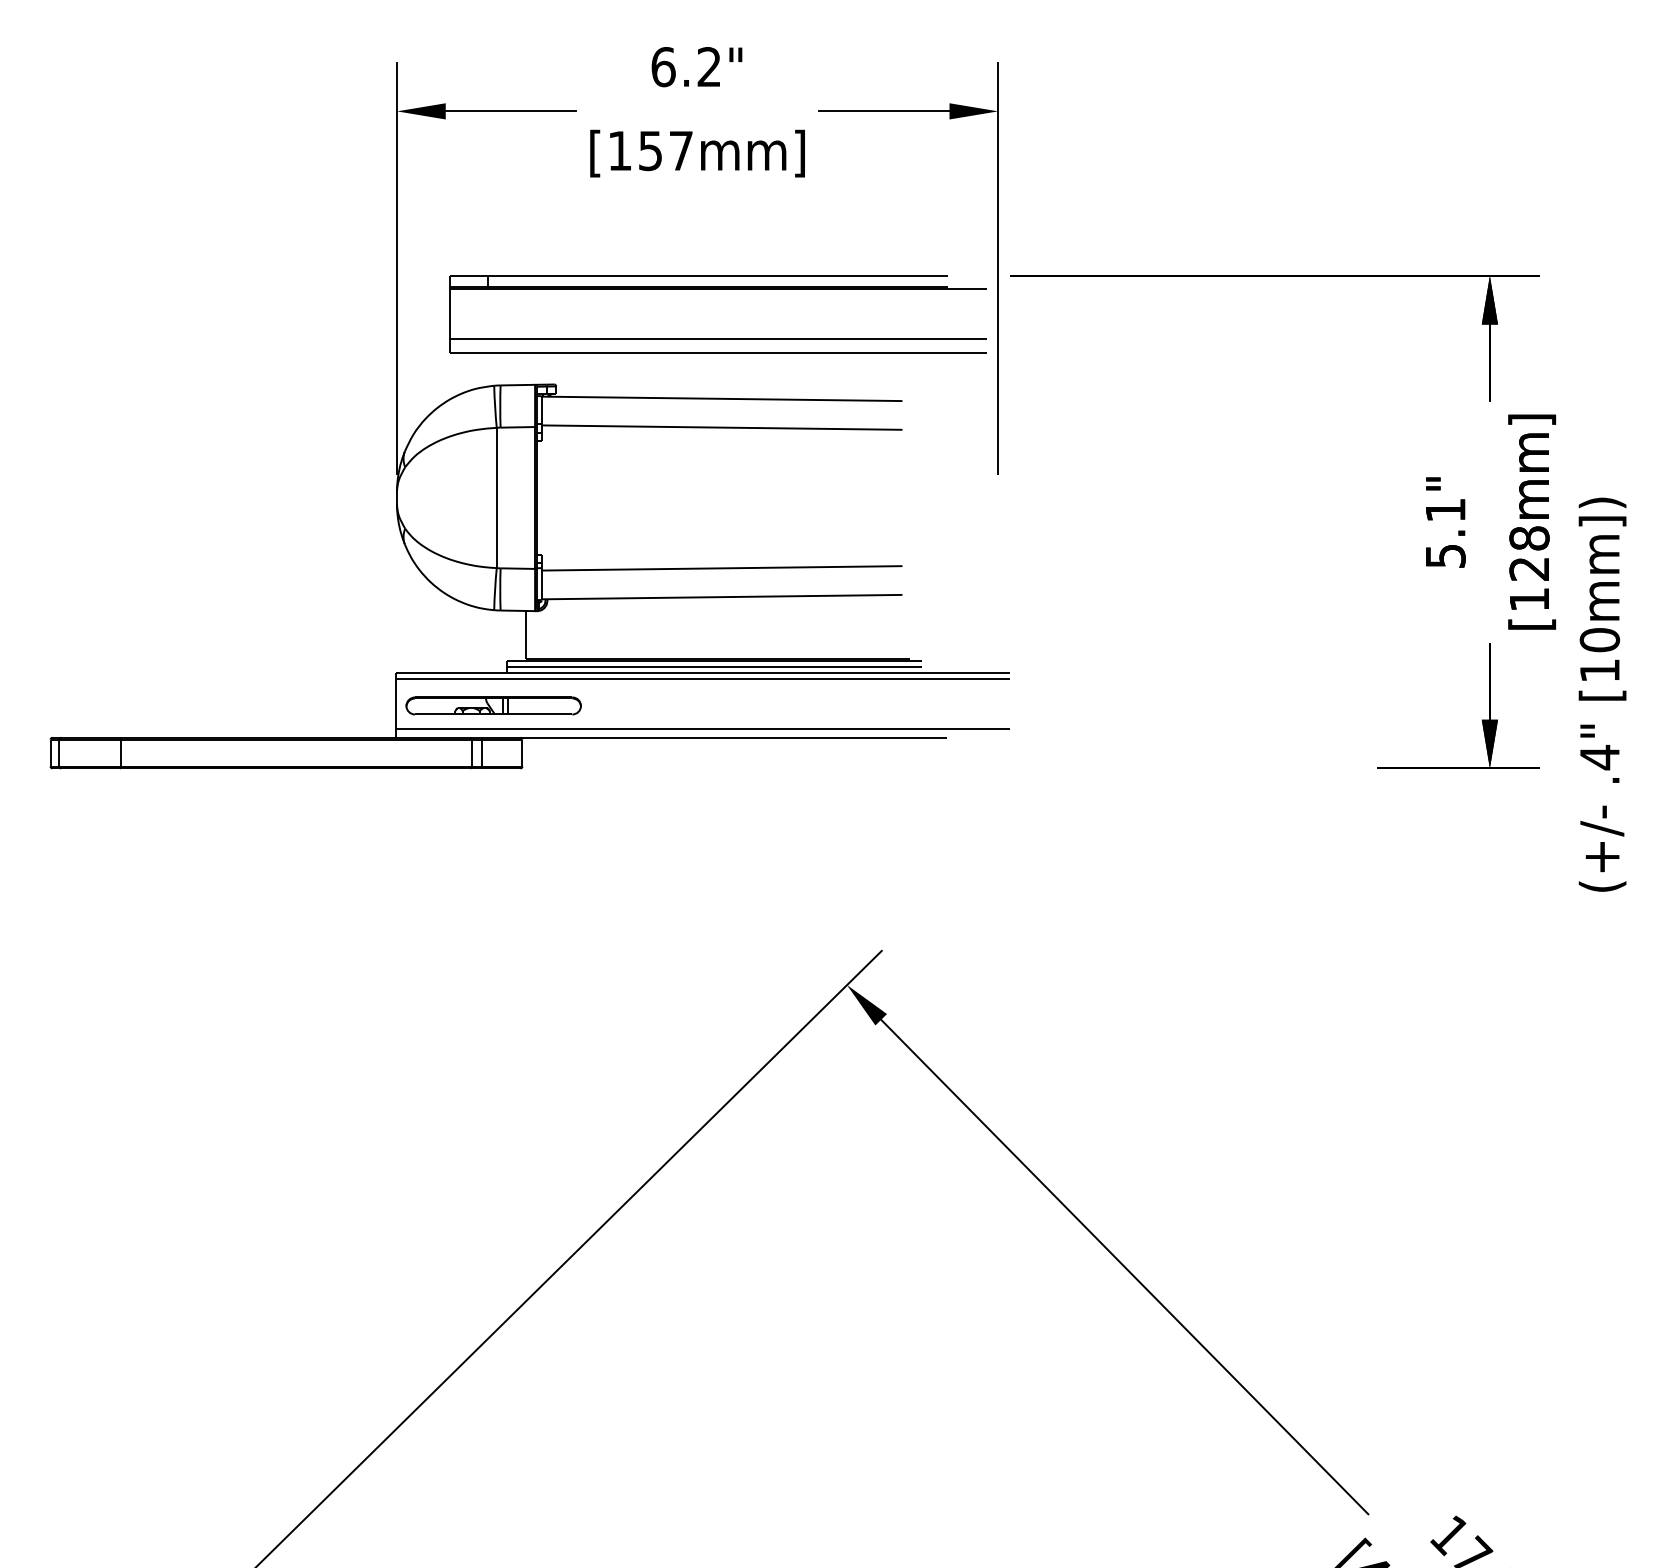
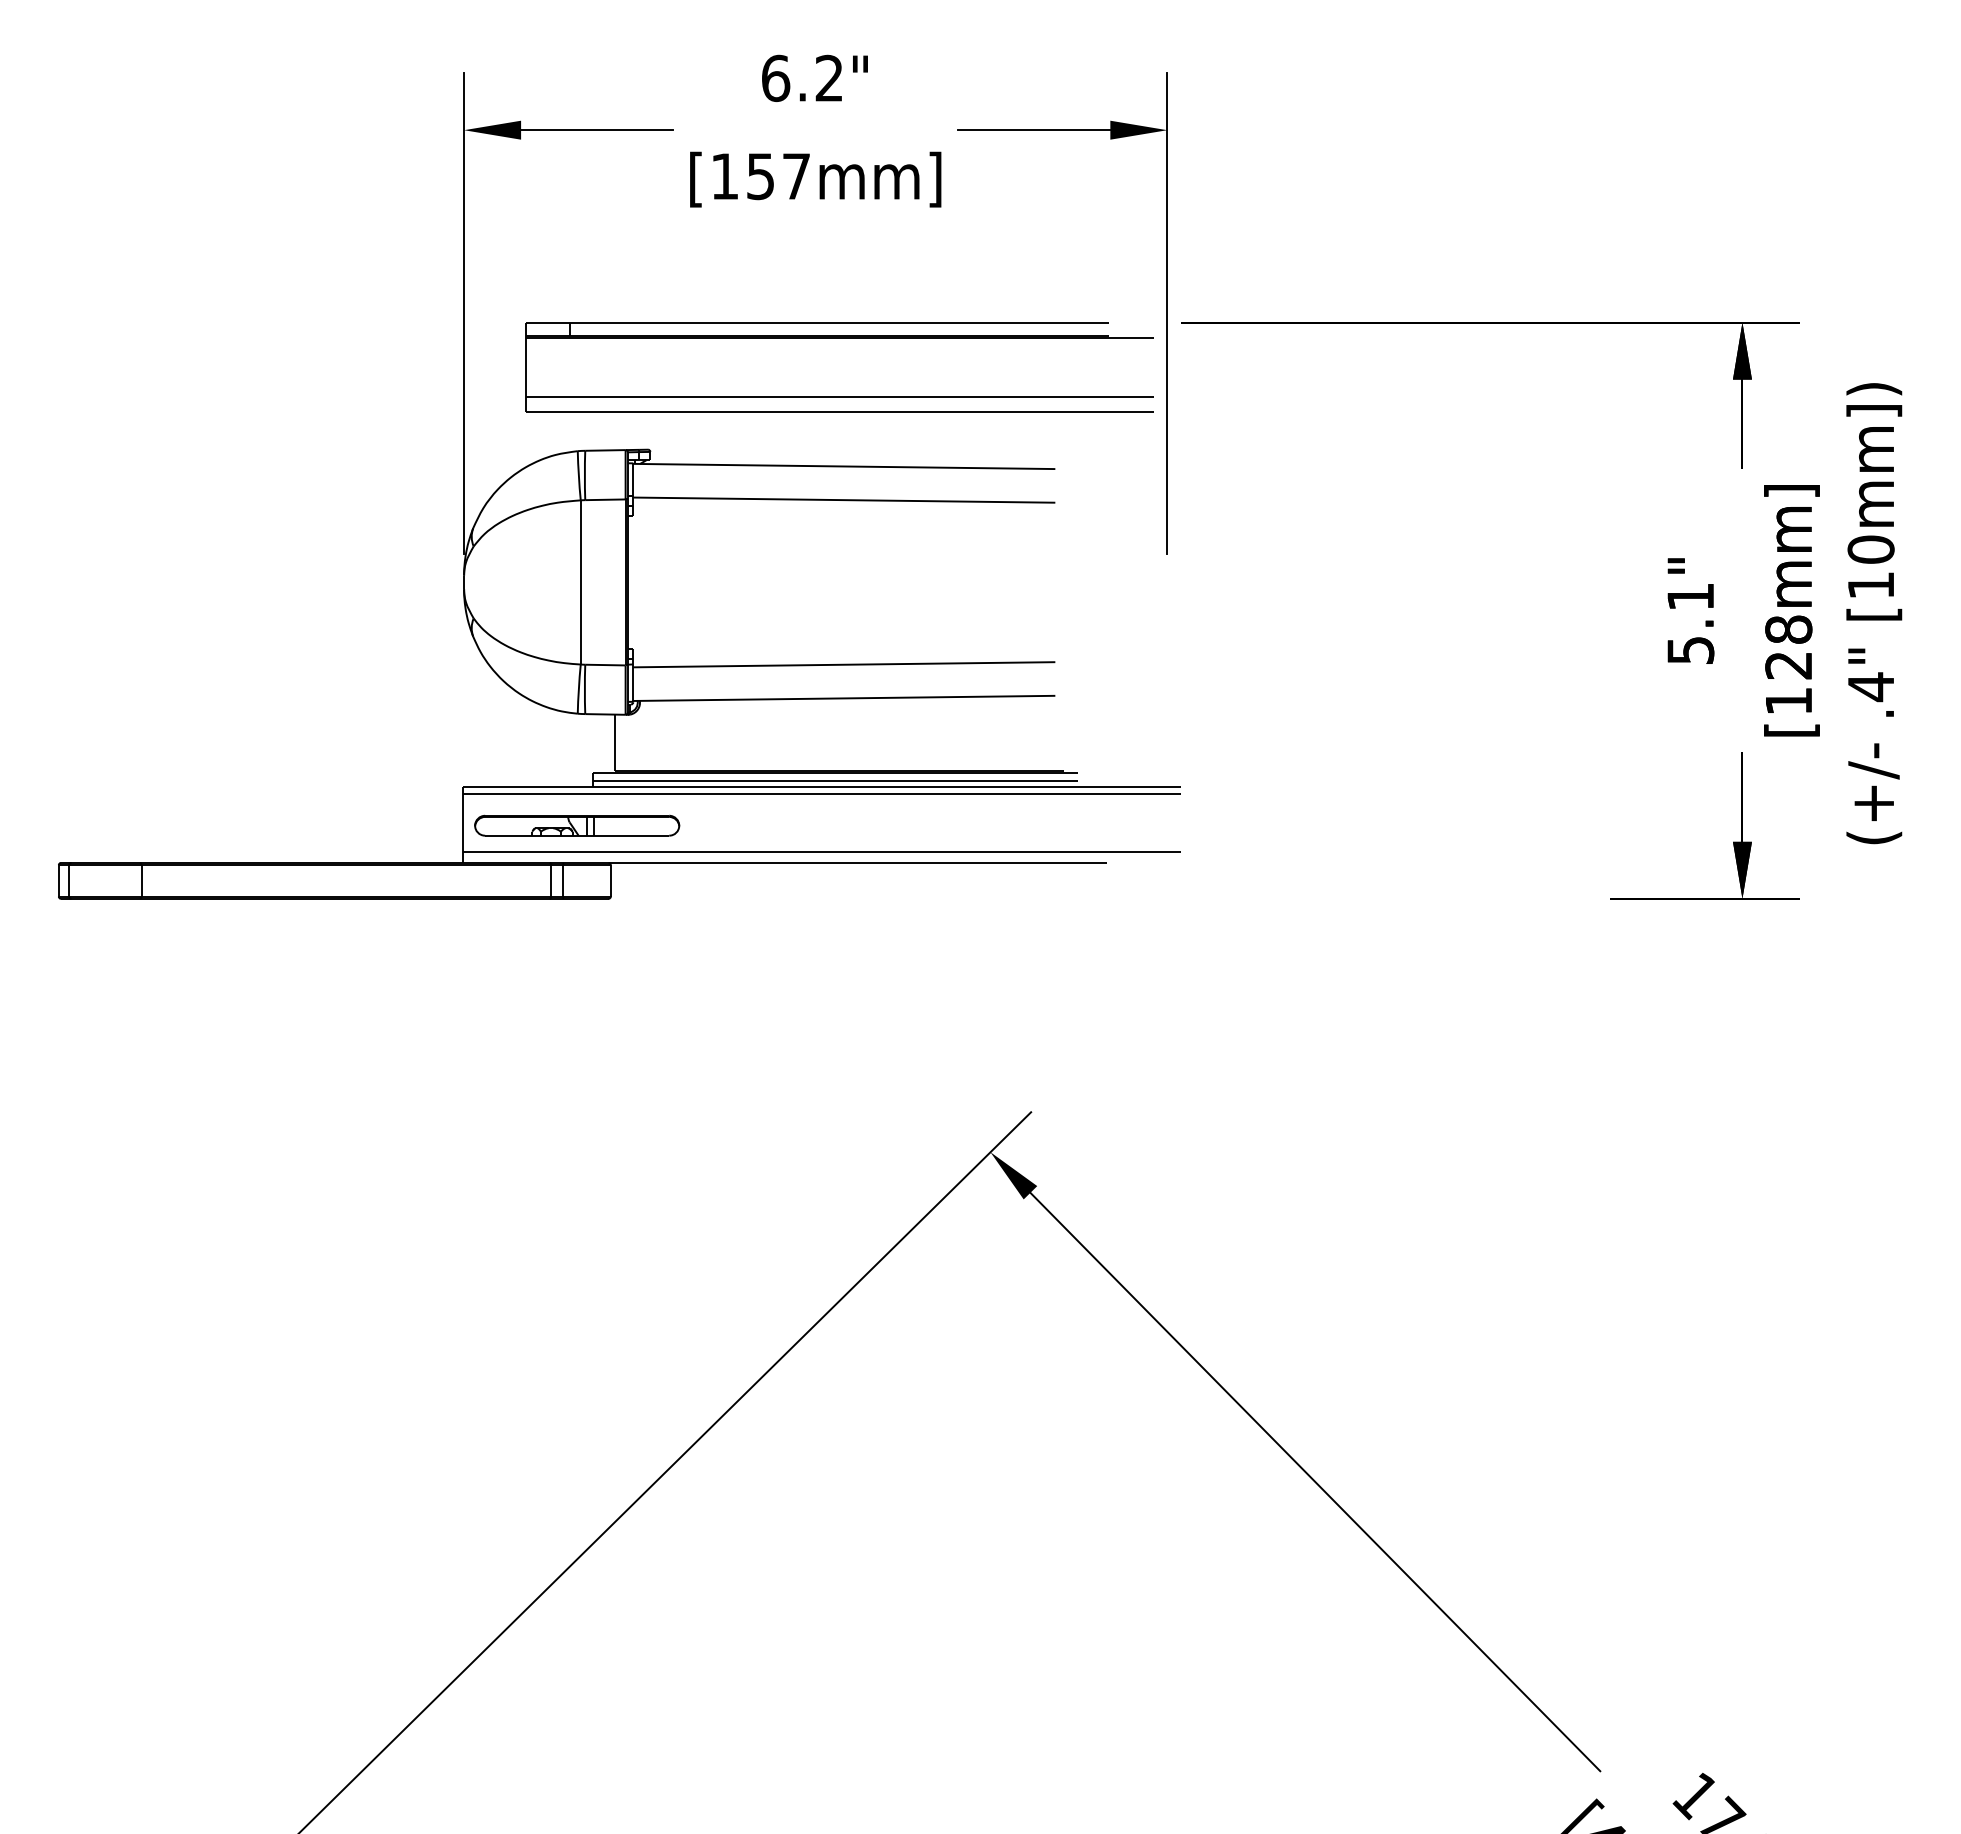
text: (1602, 694) -> (1874, 613), moved

